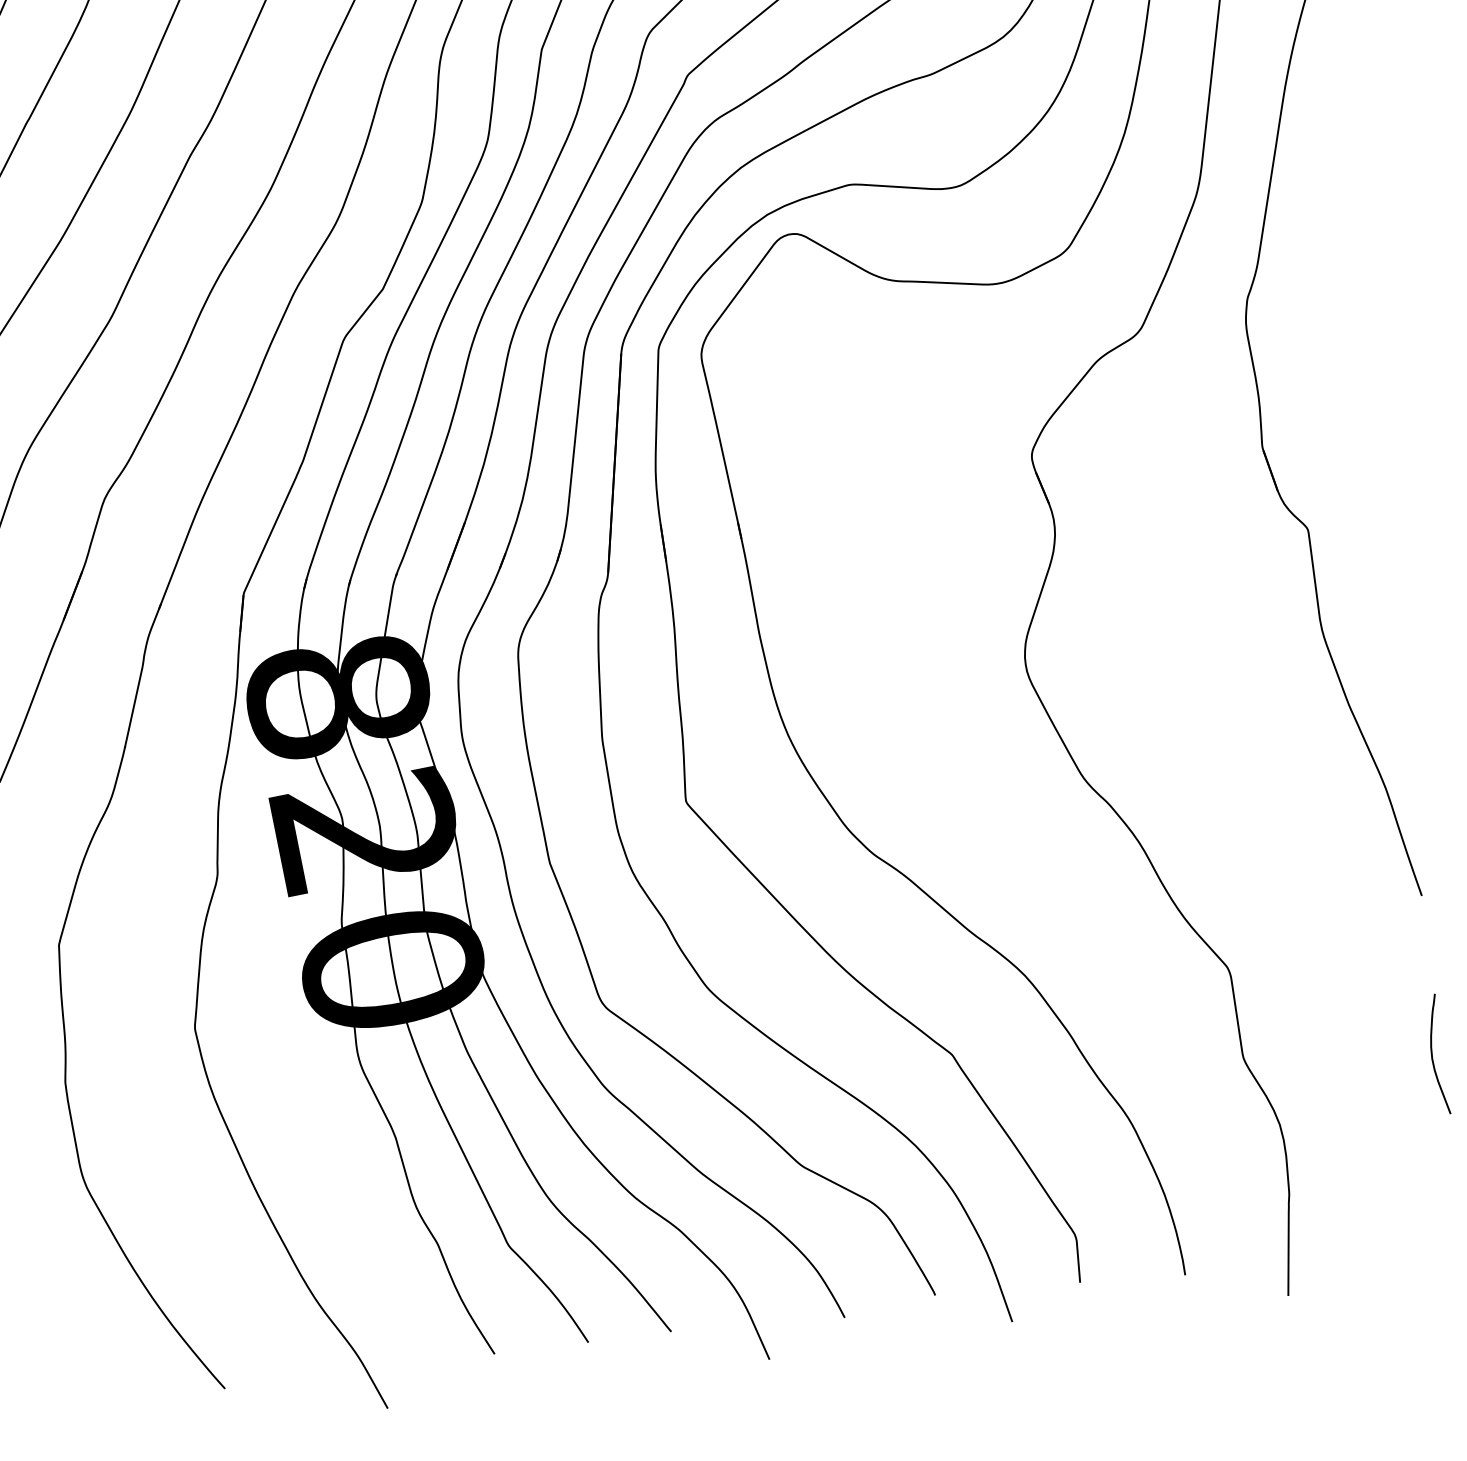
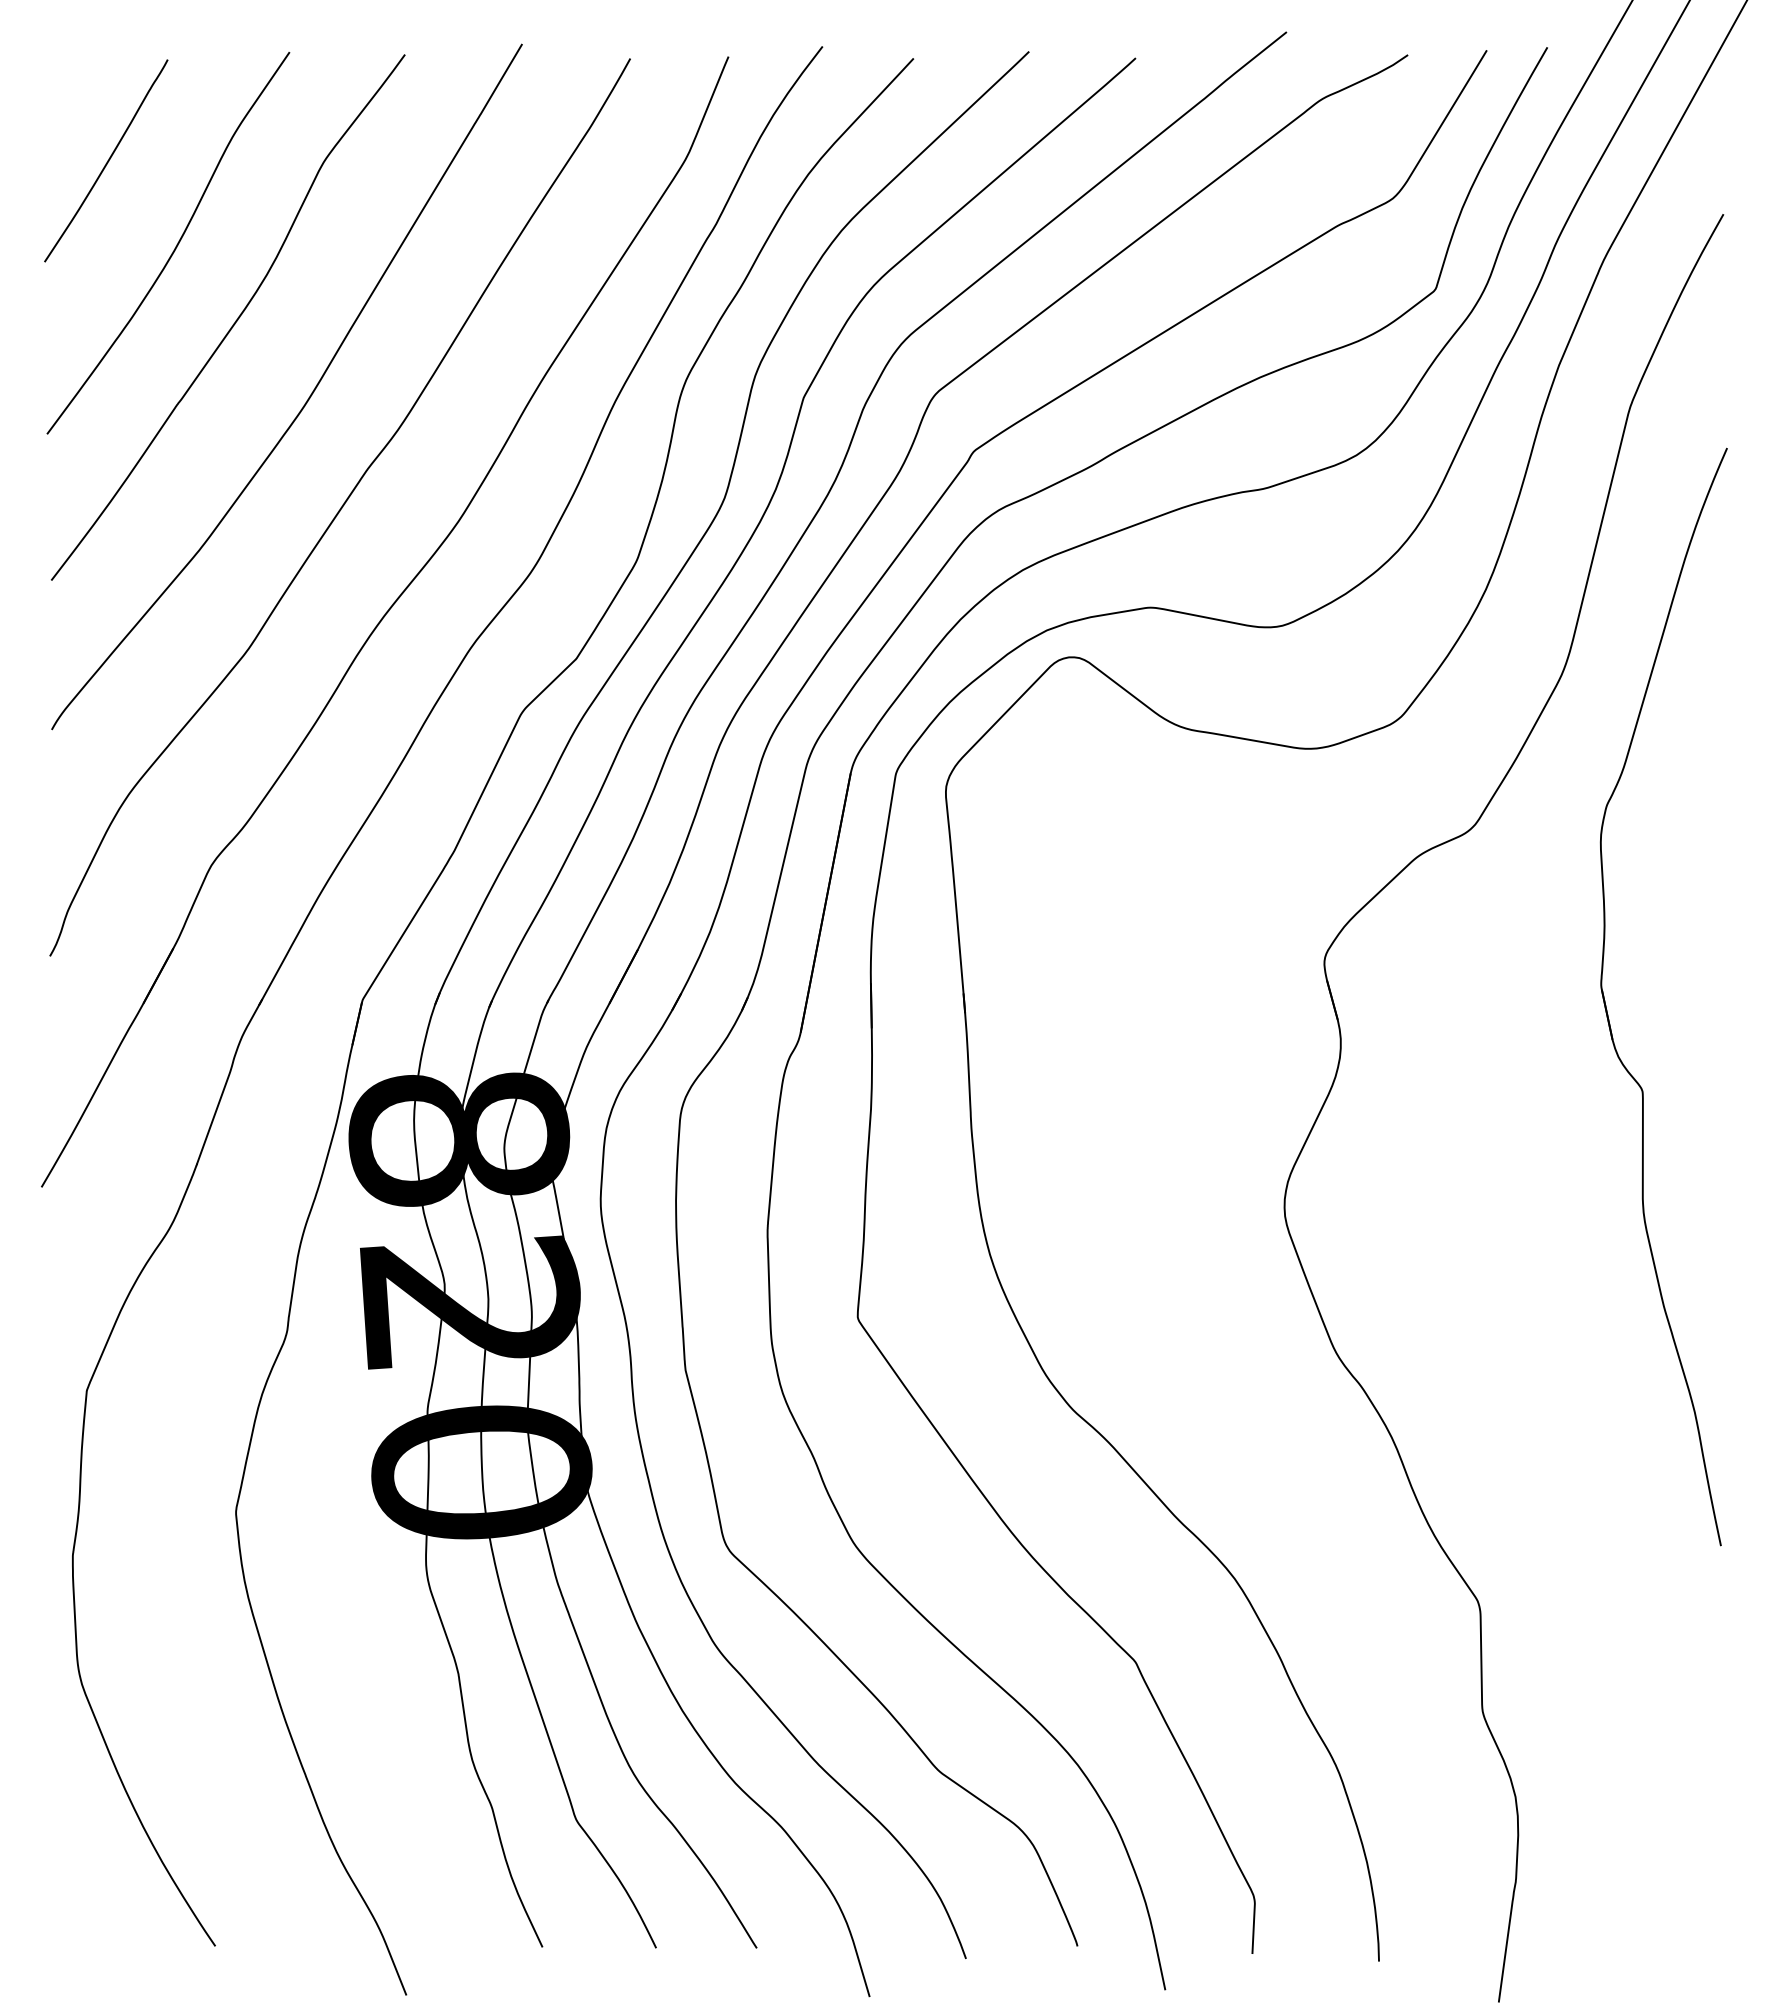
curve: (1432, 1054) -> (1708, 1737), removed

